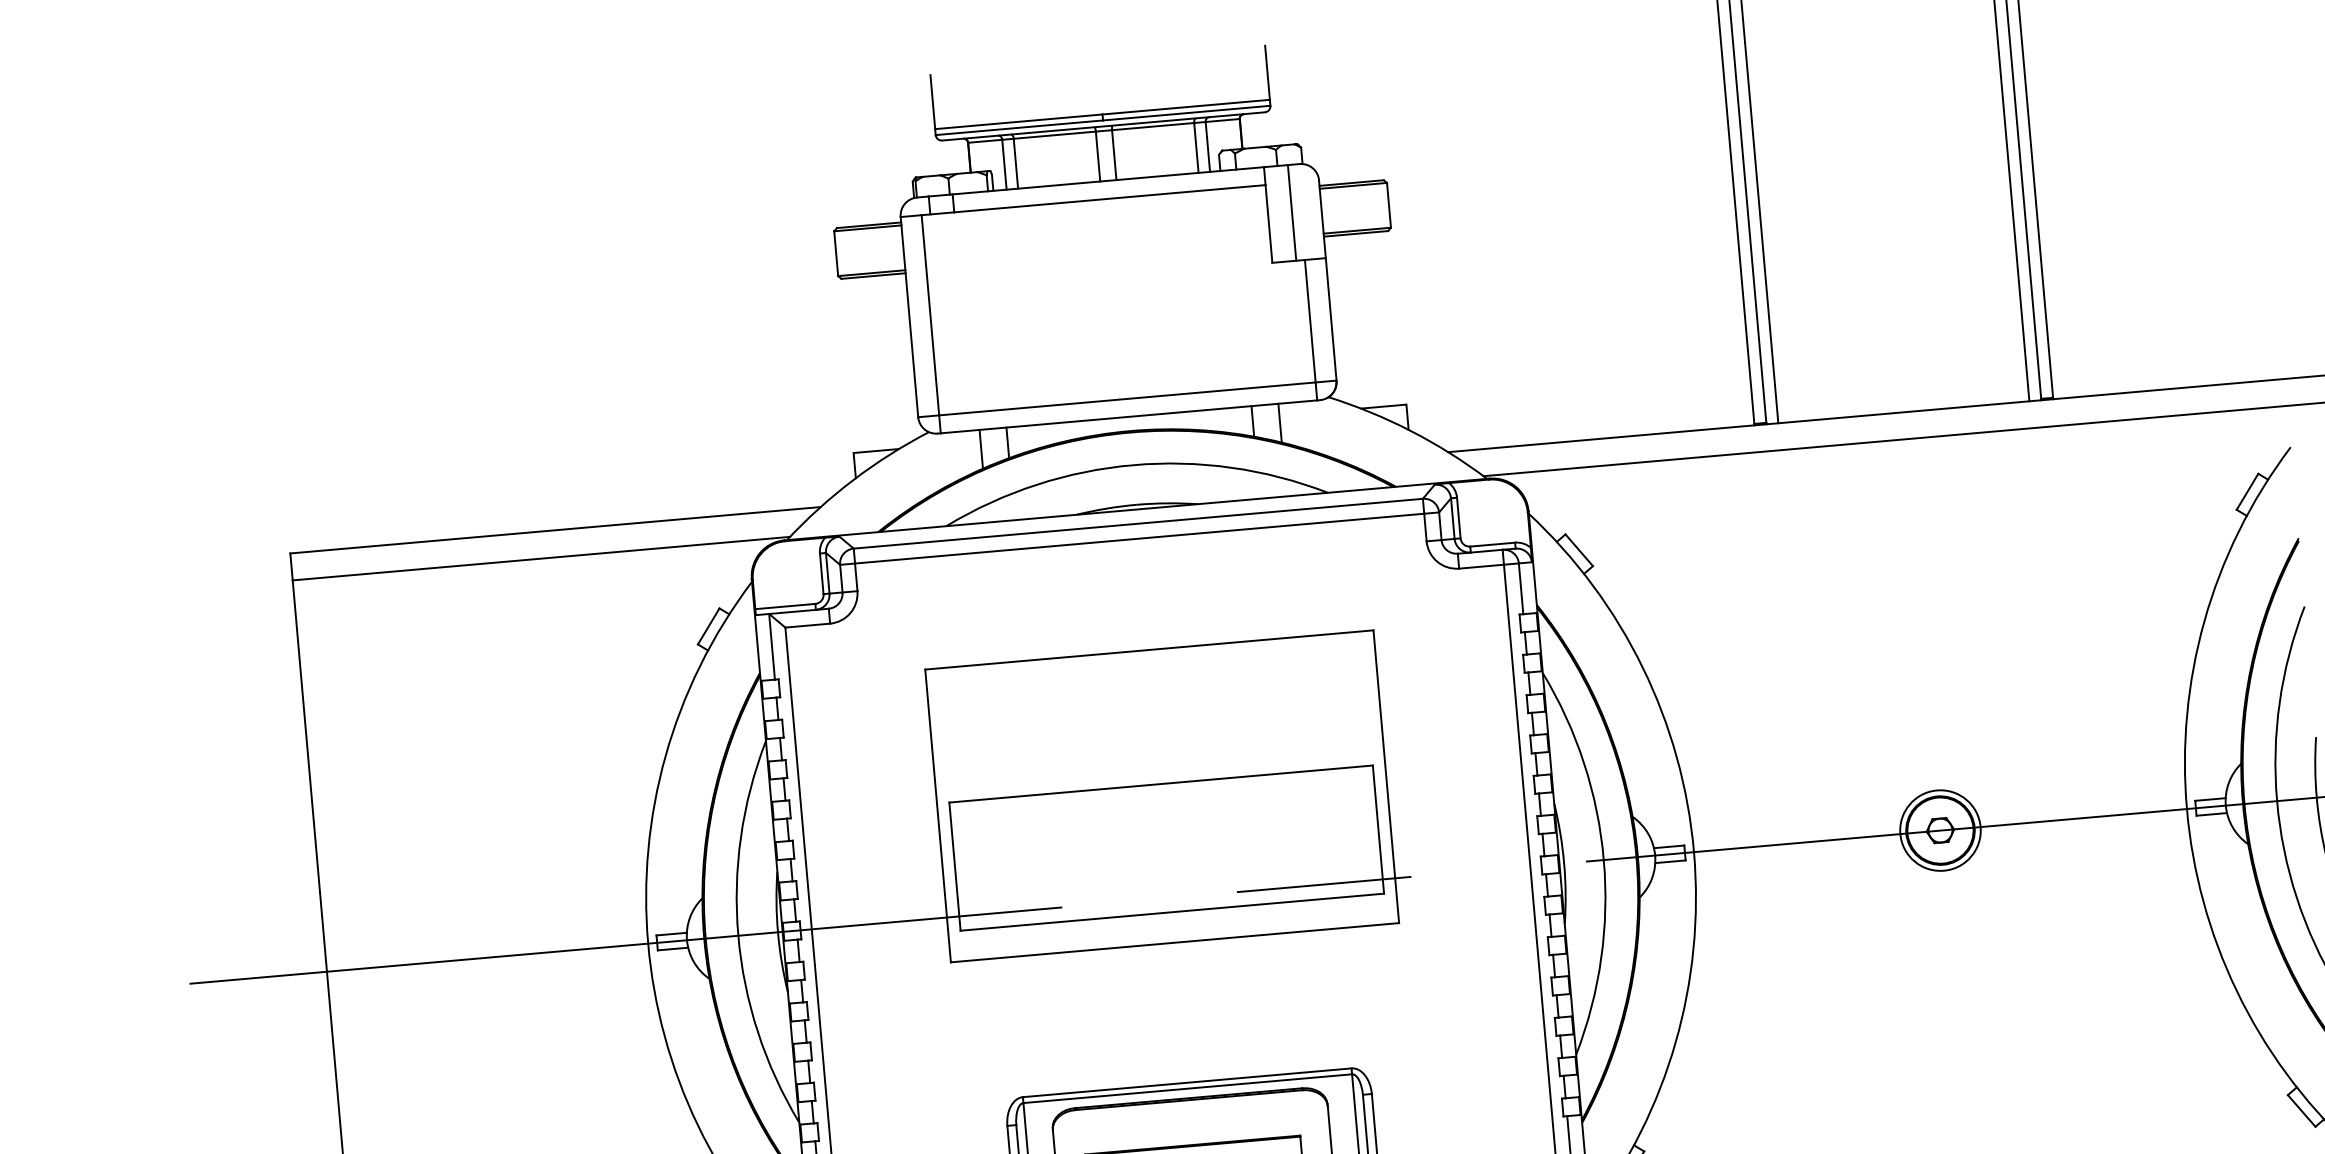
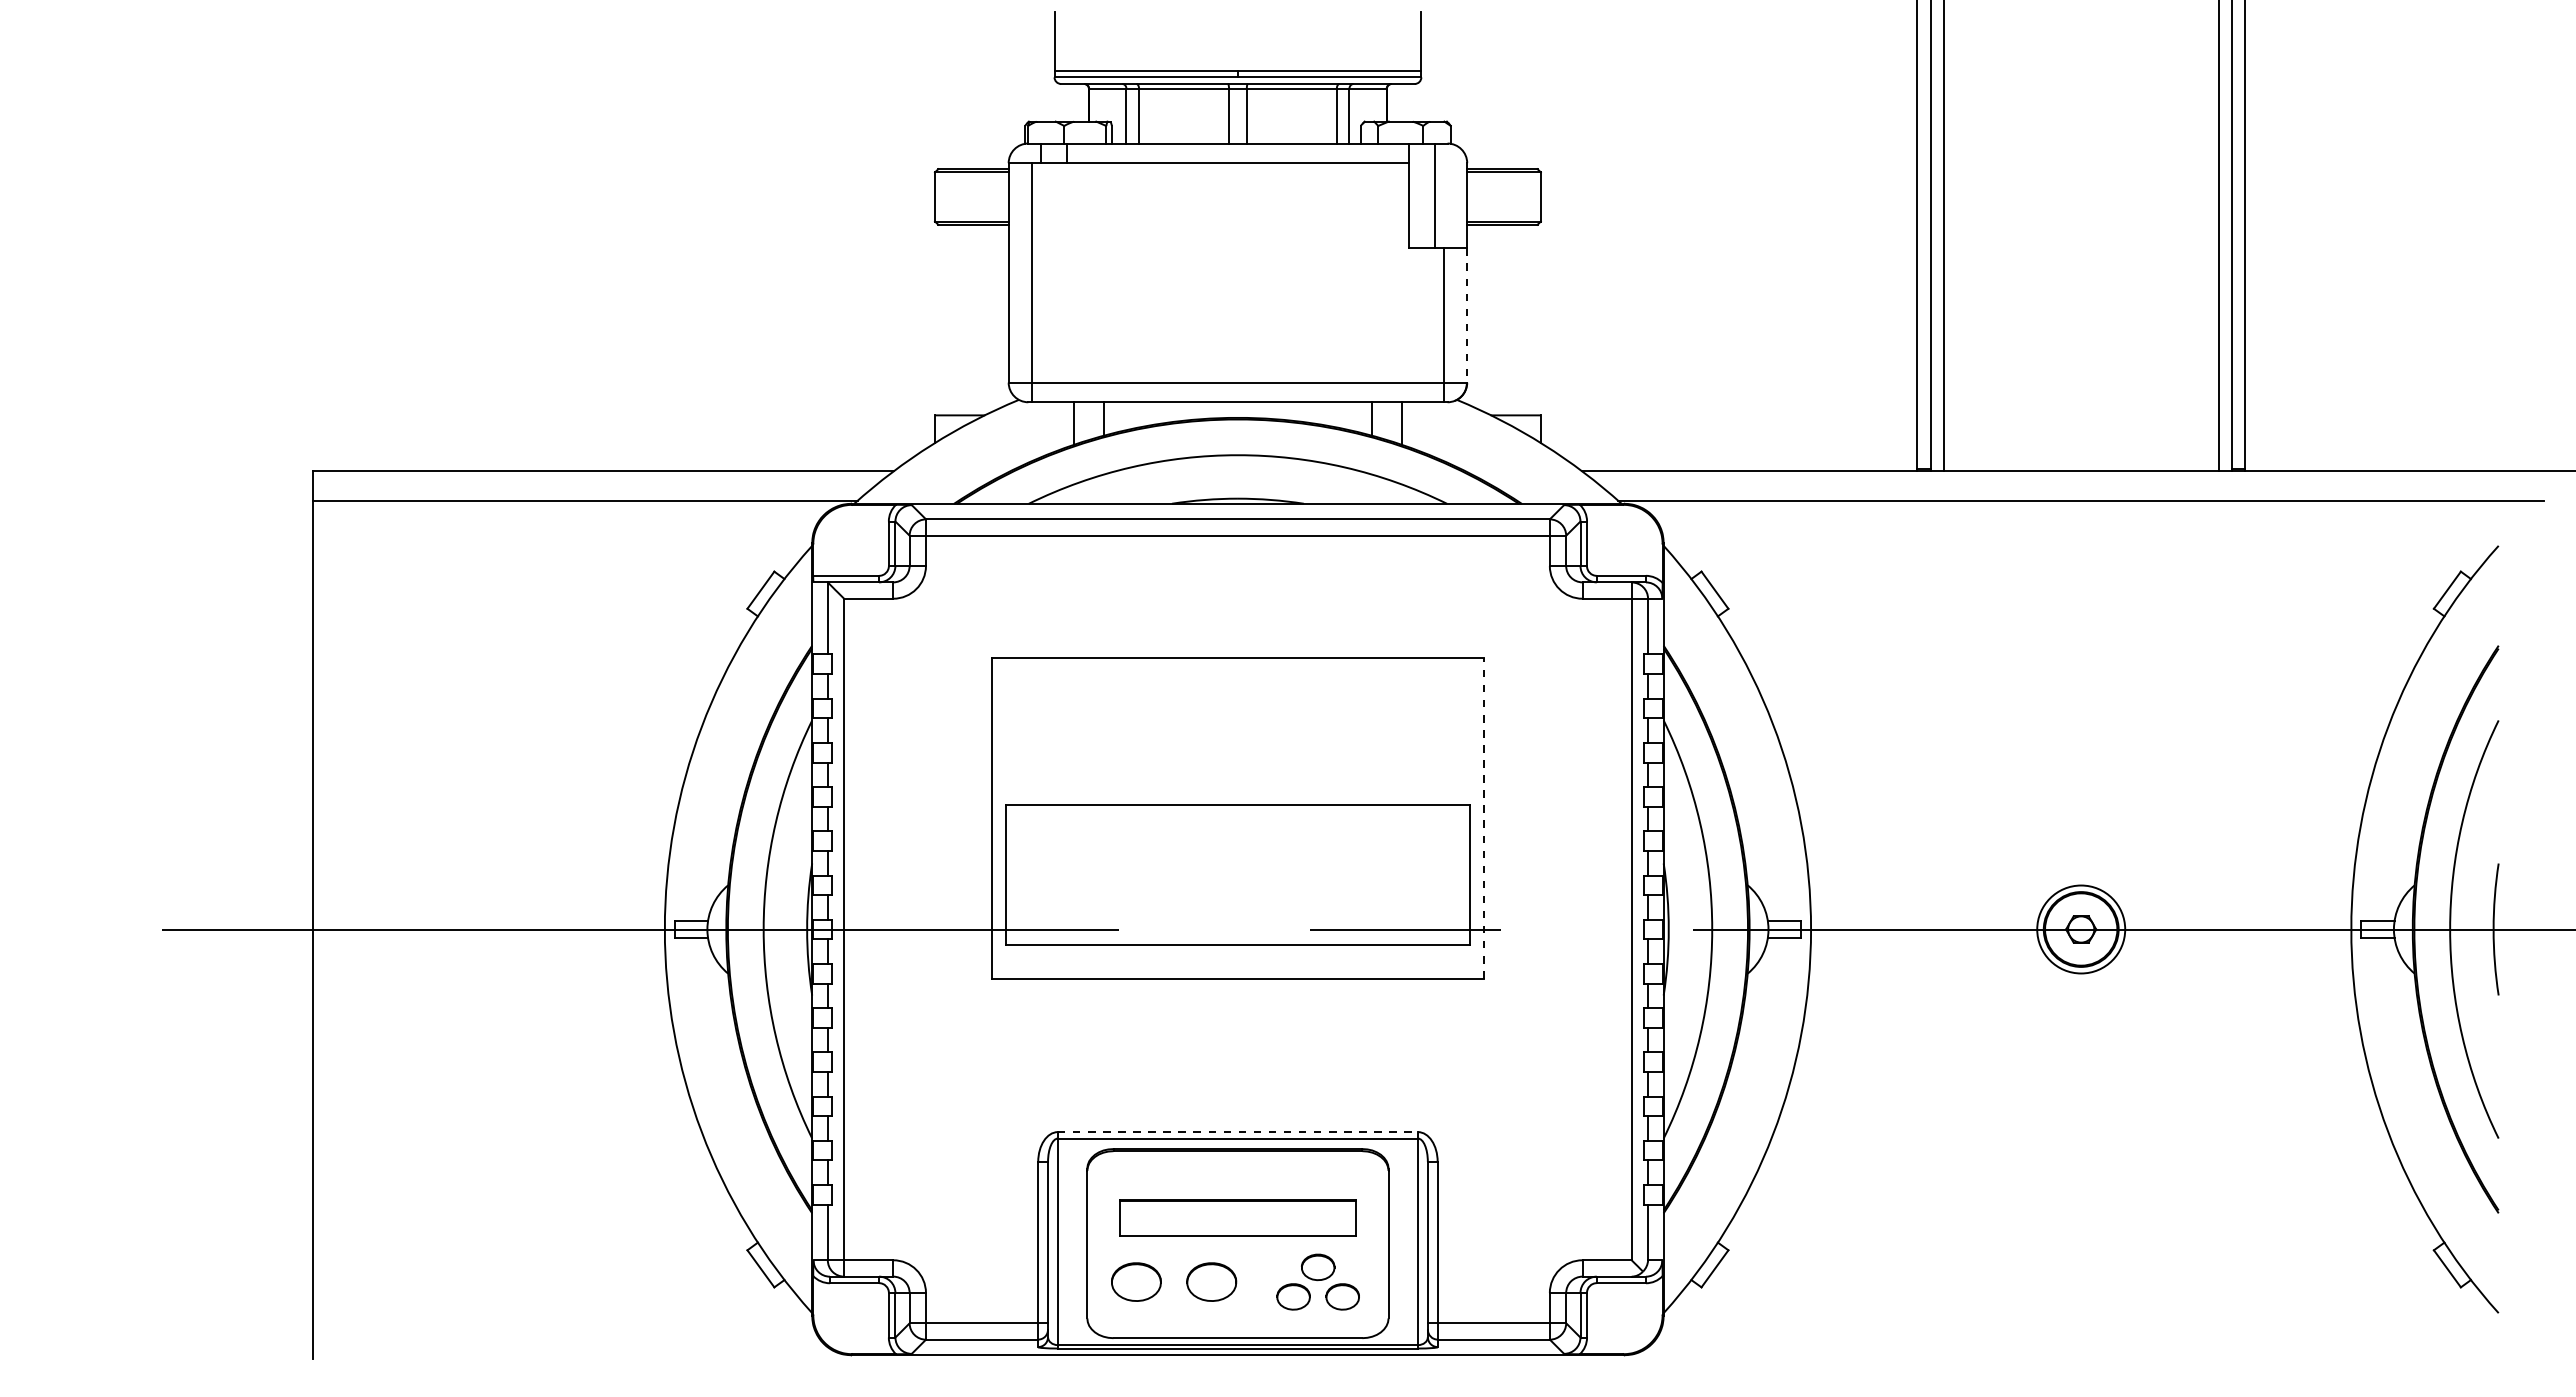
line: (1331, 320) -> (1467, 316), solid -> dashed
line: (1386, 776) -> (1483, 817), solid -> dashed
line: (1187, 1083) -> (1238, 1132), solid -> dashed

